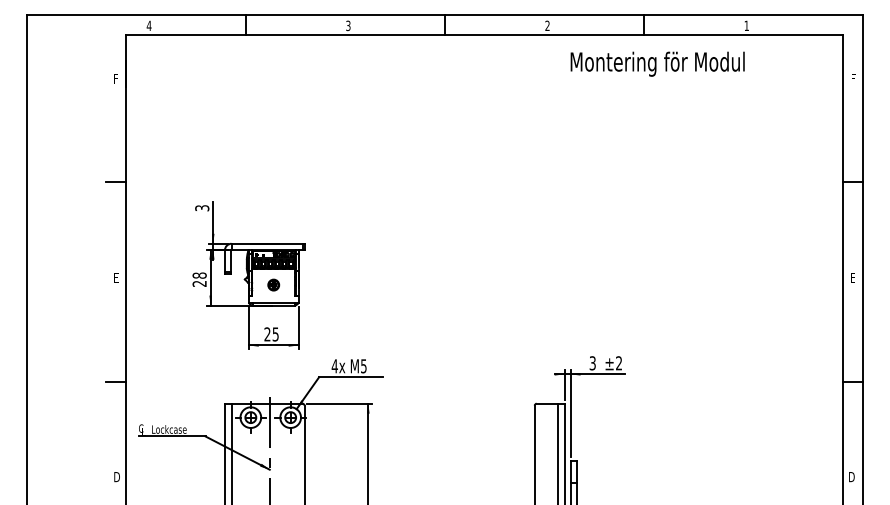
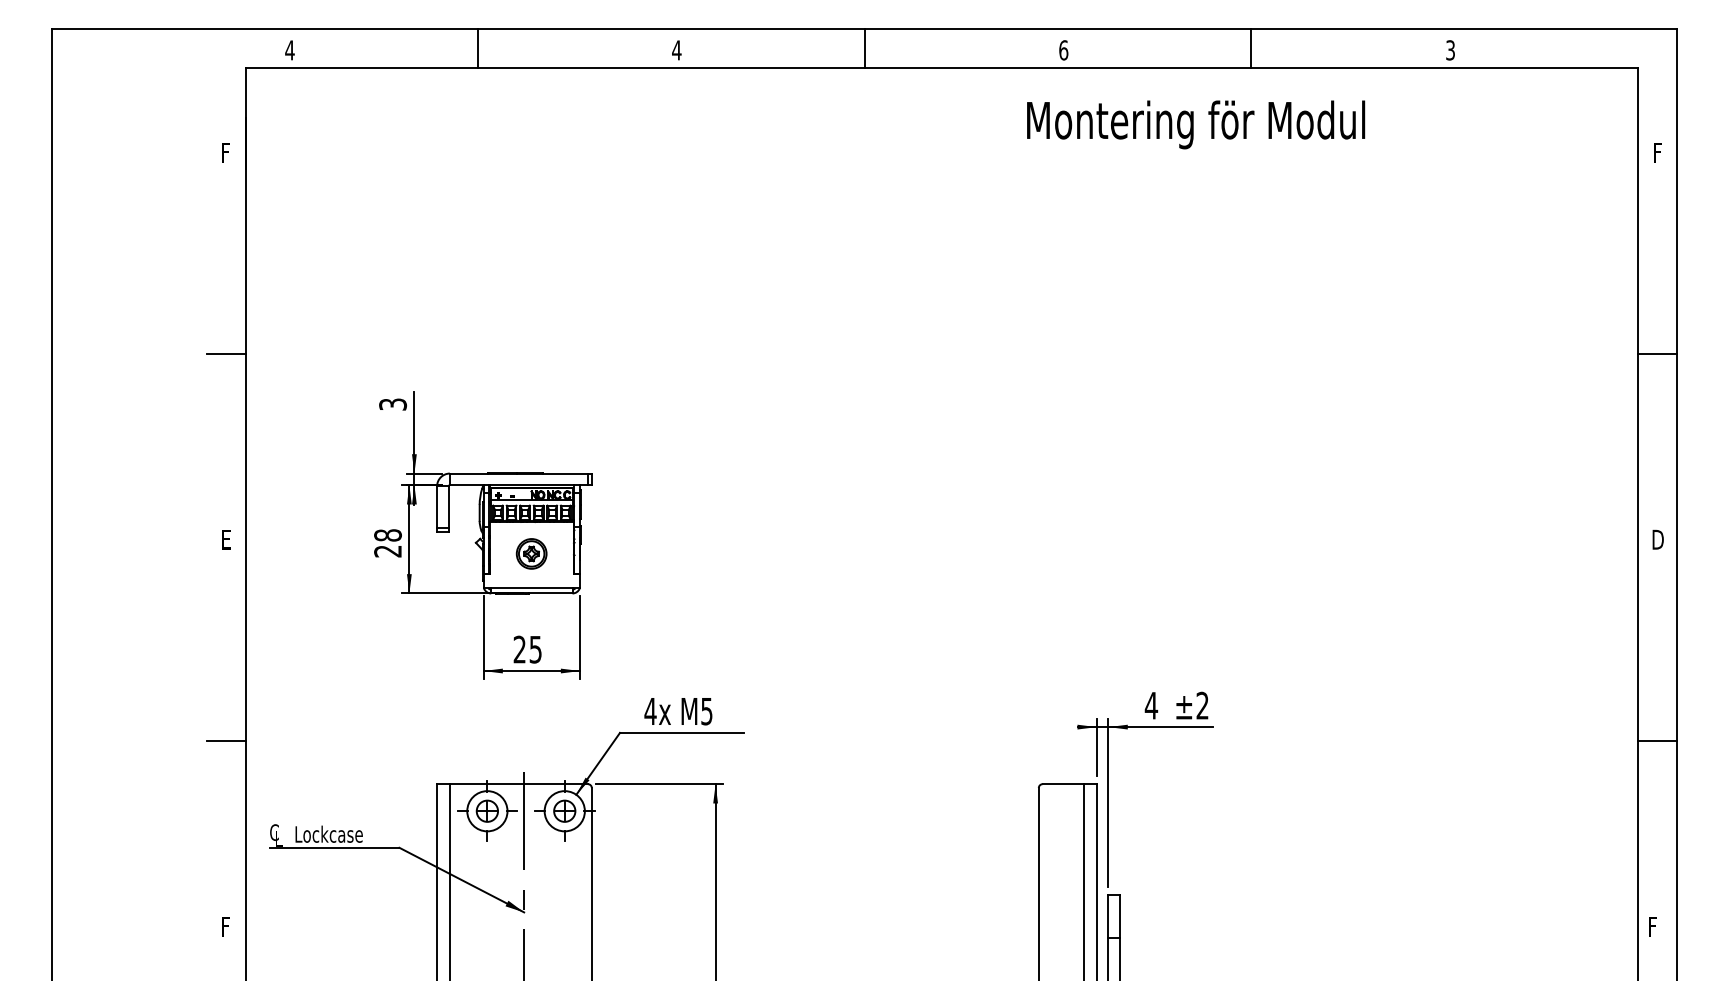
text: (347, 25) -> (675, 49), 3 -> 4
text: (547, 25) -> (1063, 49), 2 -> 6
text: (746, 25) -> (1450, 49), 1 -> 3
text: (657, 63) -> (1195, 123), moved
text: (853, 277) -> (1657, 539), E -> D
part: (273, 284) -> (531, 552), size x1.4
text: (592, 363) -> (1150, 706), 3 -> 4
text: (116, 477) -> (226, 927), D -> F
text: (851, 477) -> (1654, 927), D -> F

